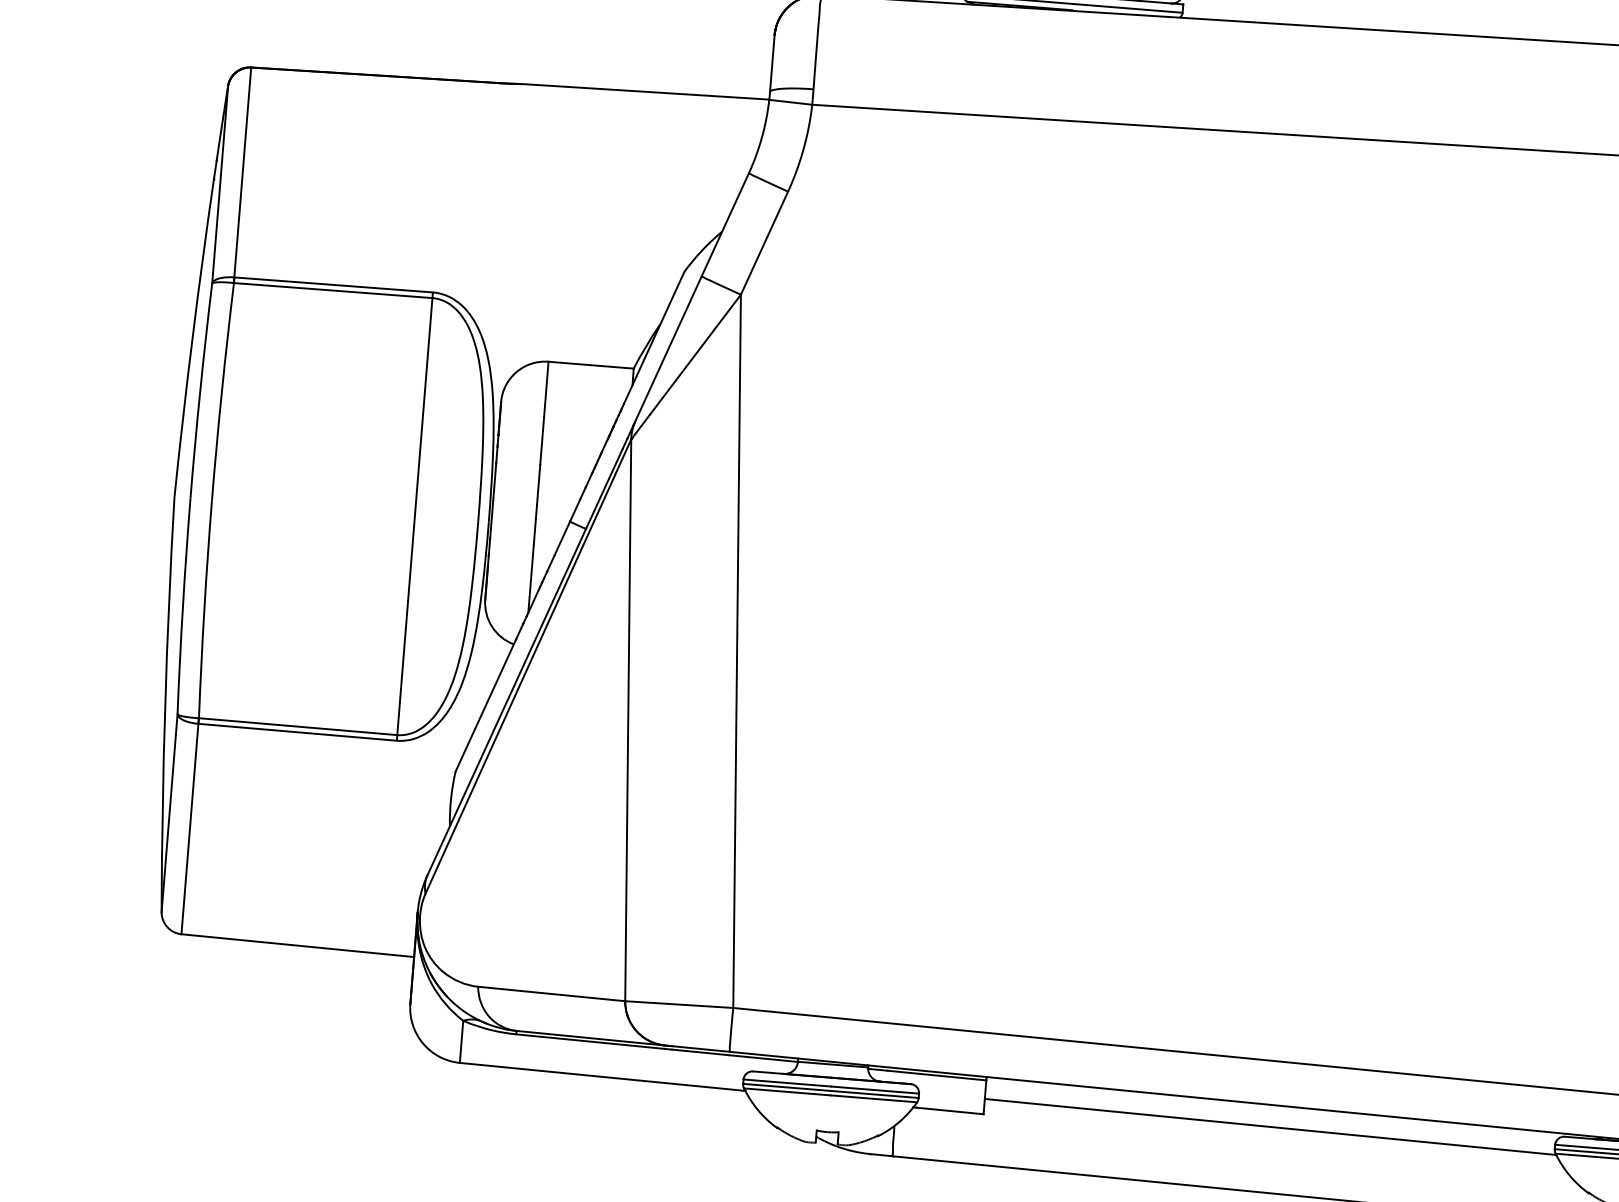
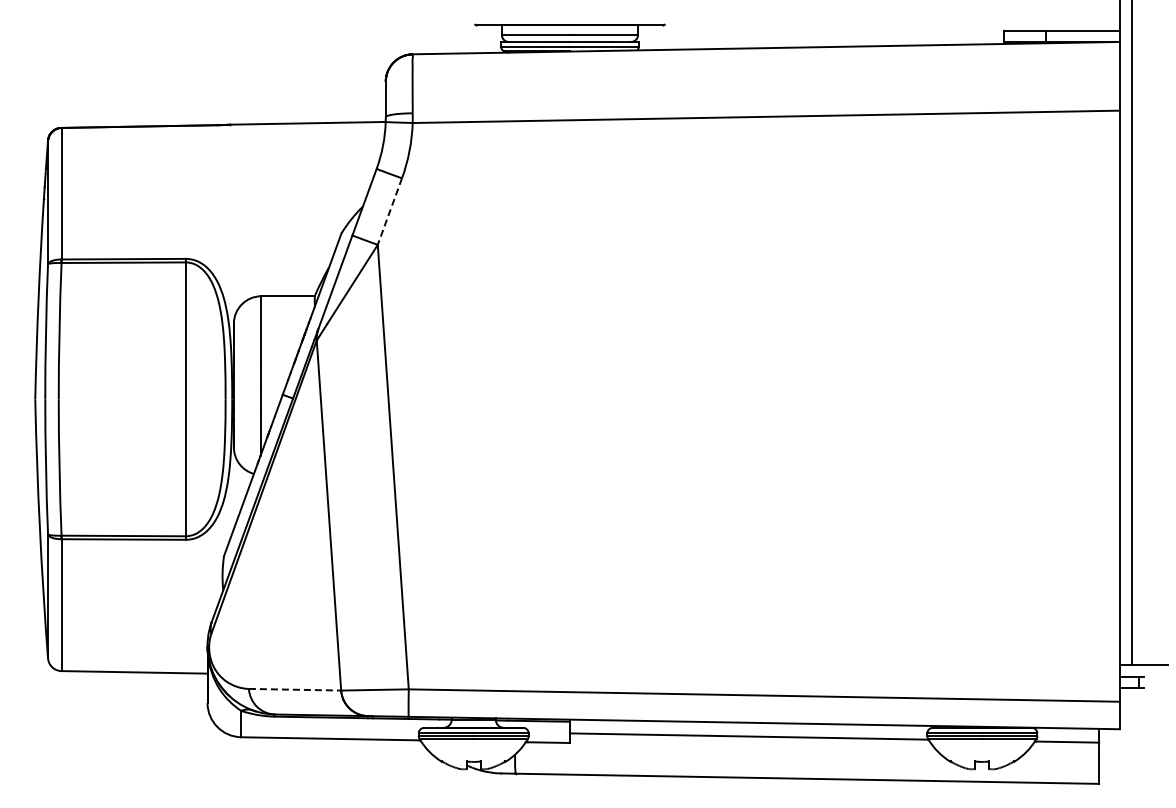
line: (763, 244) -> (389, 212), solid -> dashed
line: (552, 993) -> (295, 689), solid -> dashed

